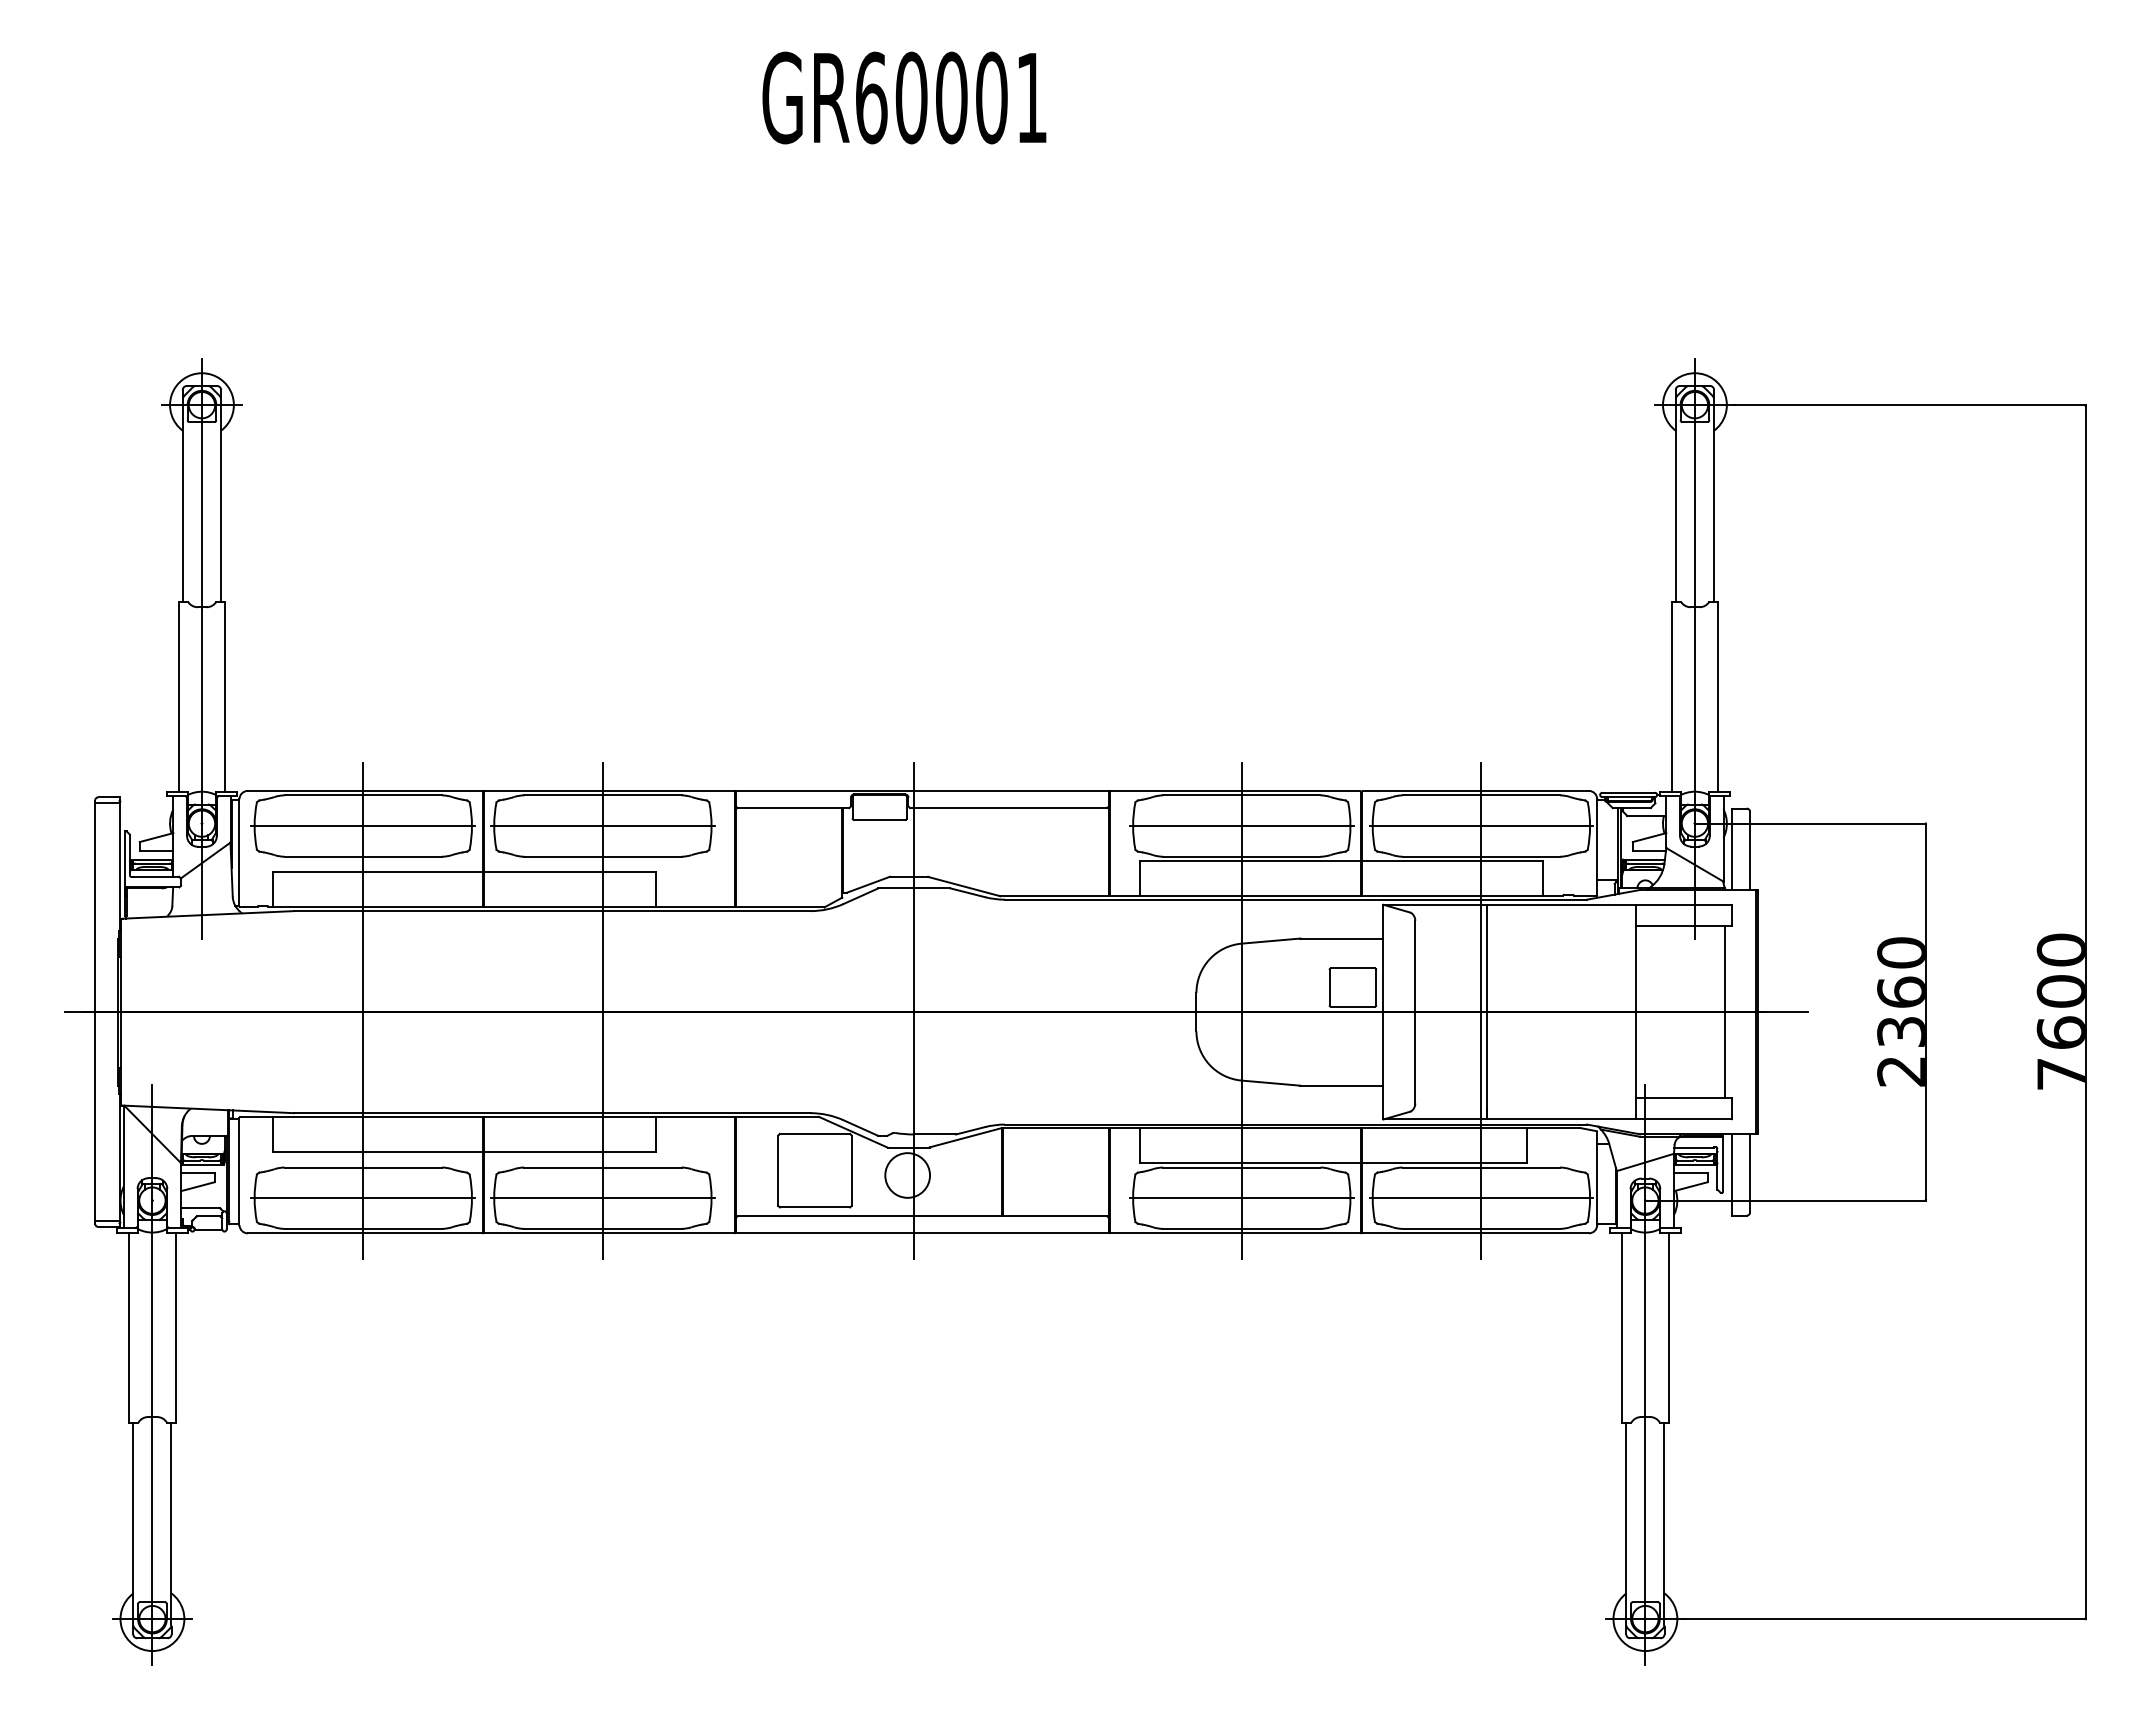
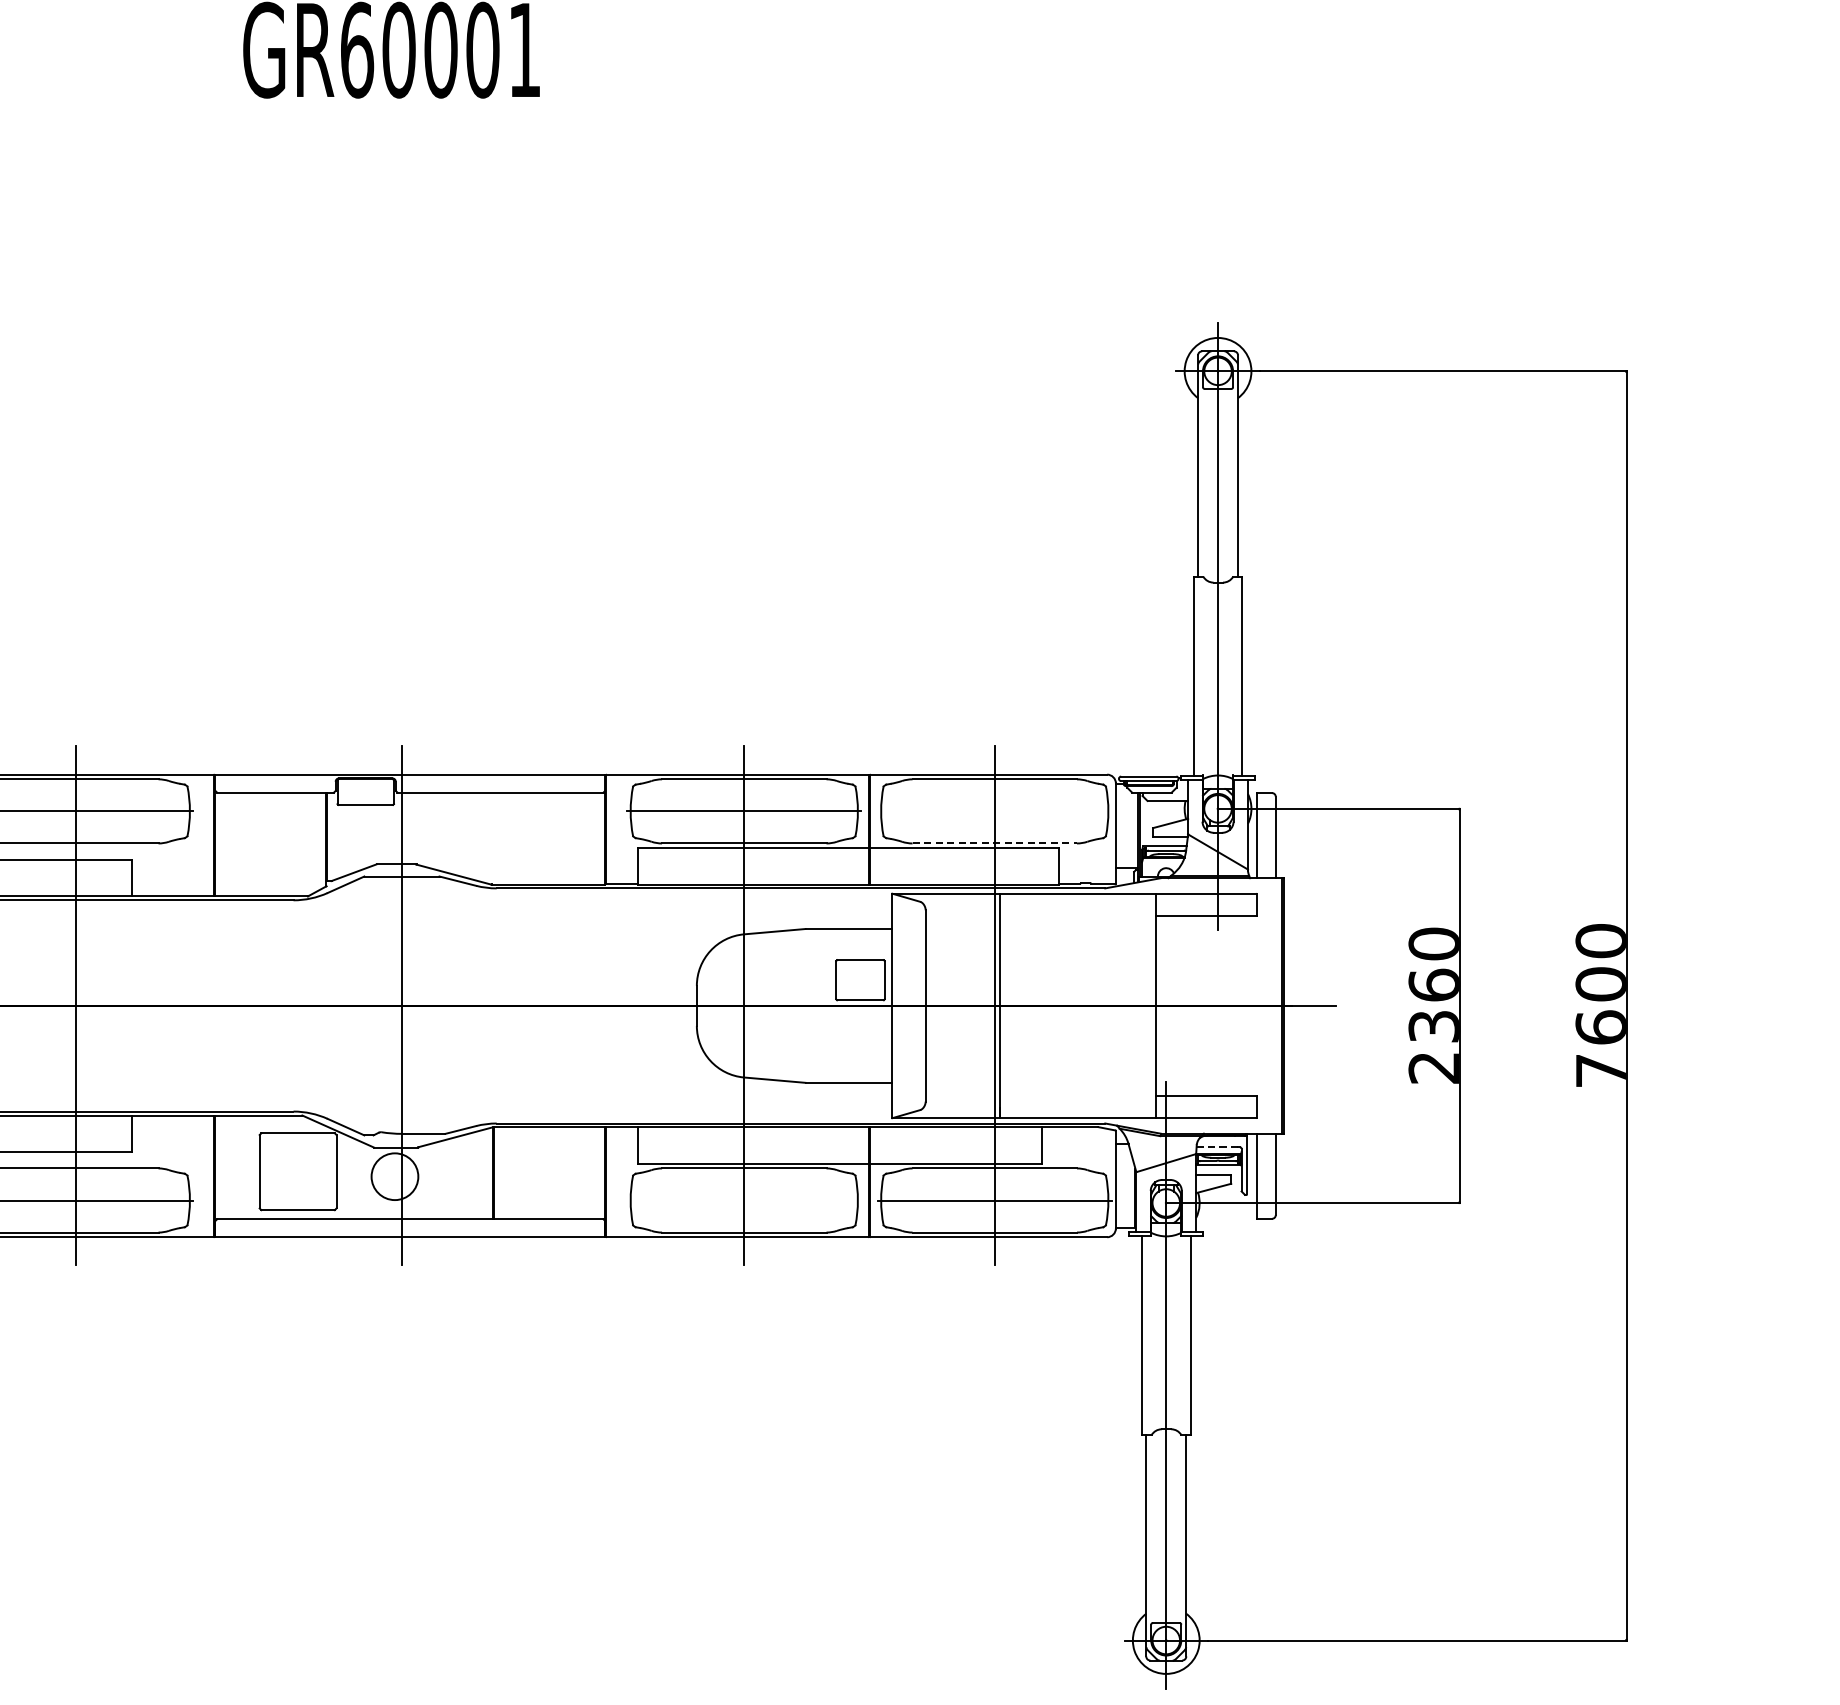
line: (1481, 826) -> (994, 811), removed
line: (1481, 856) -> (994, 843), solid -> dashed
line: (1724, 1012) -> (1248, 1006), removed
line: (1694, 1147) -> (1217, 1147), solid -> dashed
line: (1241, 1198) -> (743, 1200), removed

